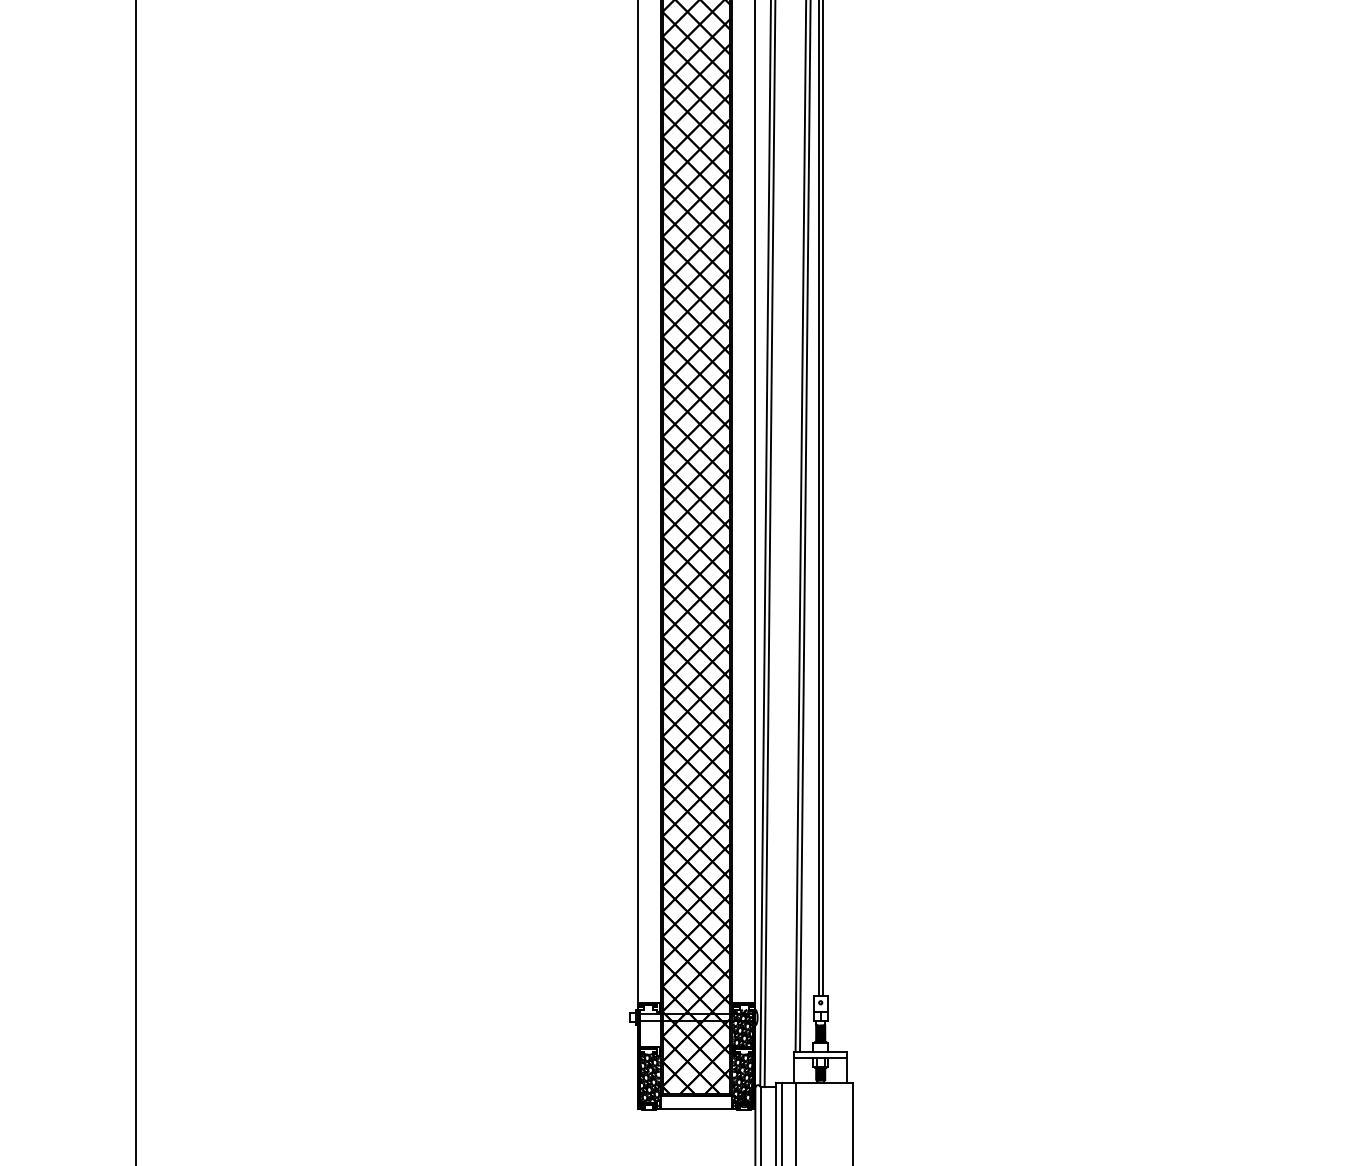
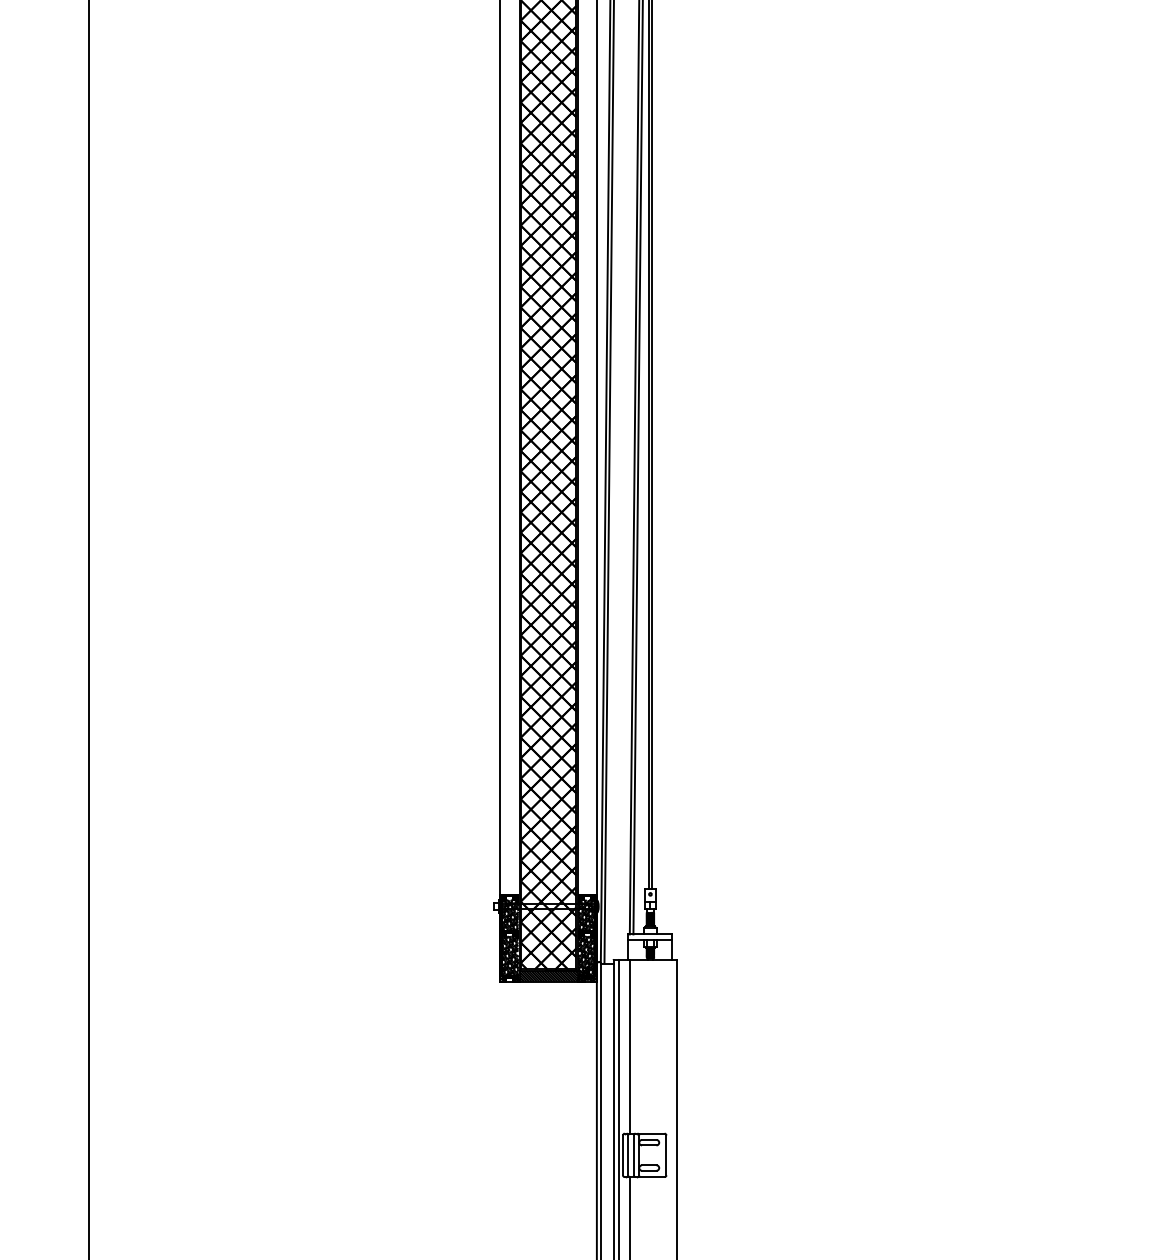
hatch: (650, 1028) -> (510, 915), added
hatch: (696, 1101) -> (548, 975), added

